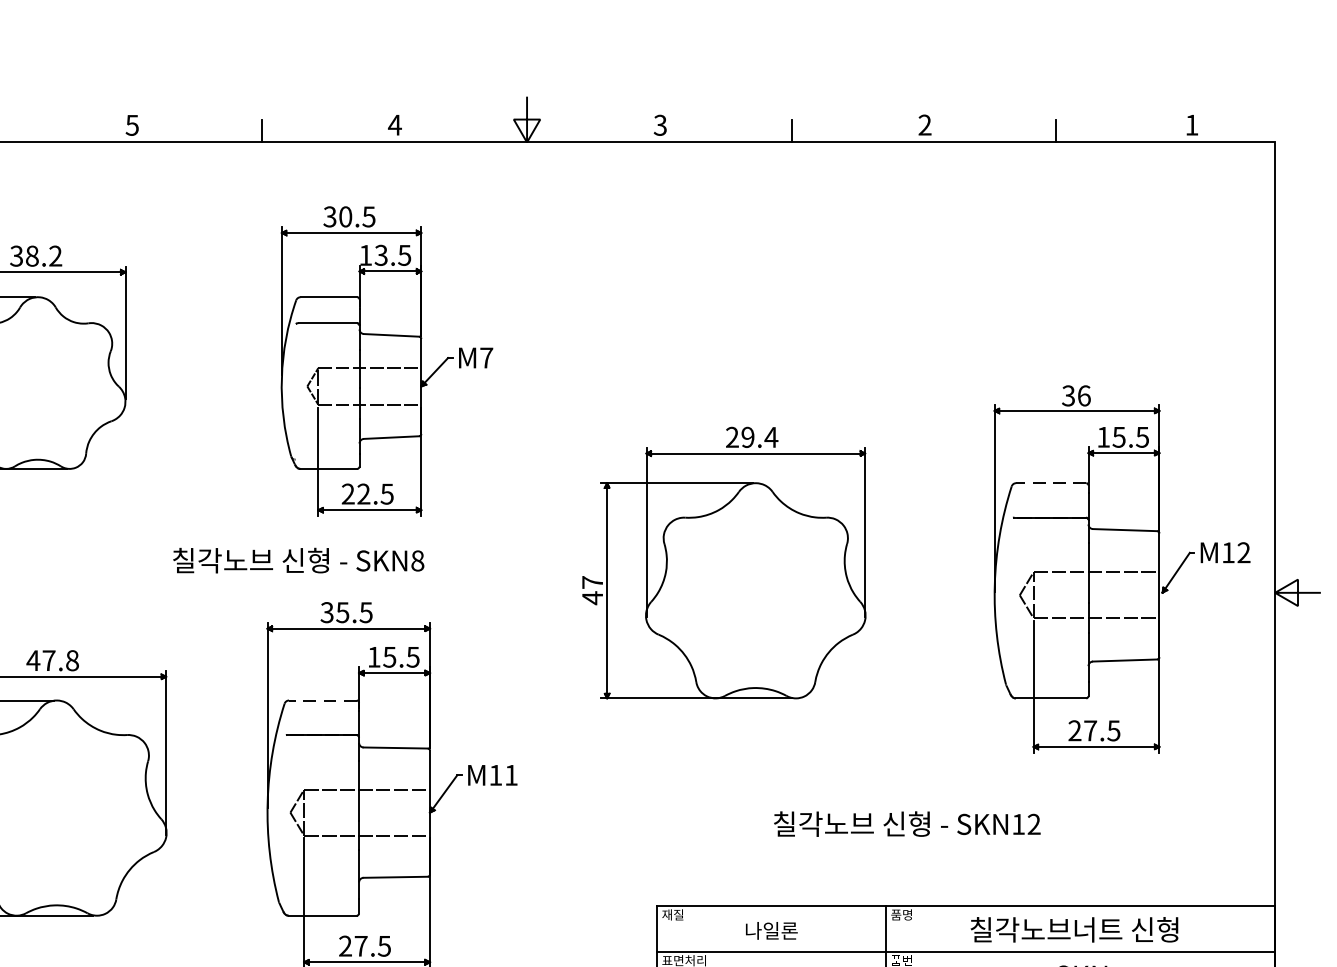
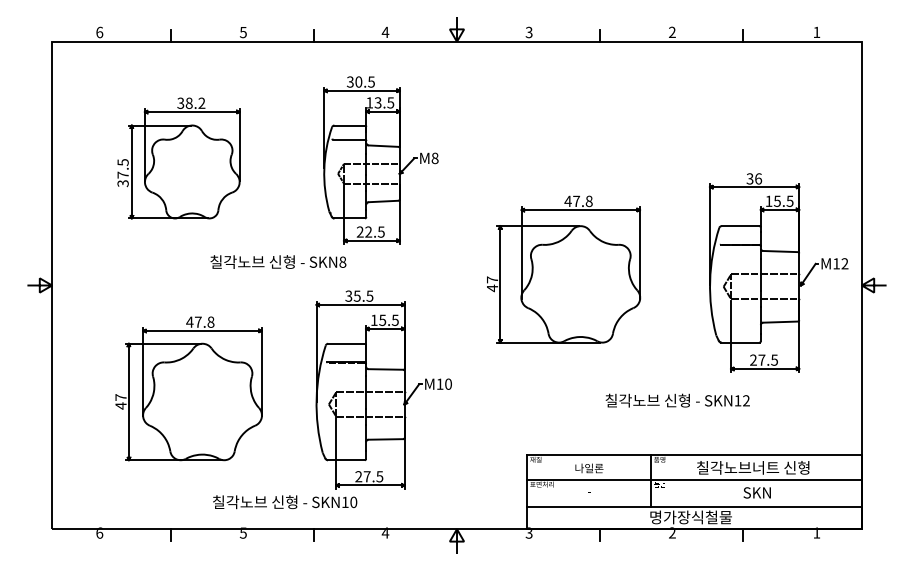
text: (485, 358) -> (434, 158), M7 -> M8
text: (751, 437) -> (578, 201), 29.4 -> 47.8
line: (1050, 483) -> (740, 226), dashed -> solid
text: (298, 559) -> (278, 261), moved
line: (322, 700) -> (346, 343), dashed -> solid
text: (511, 773) -> (448, 383), M11 -> M10
text: (906, 823) -> (677, 400), moved

